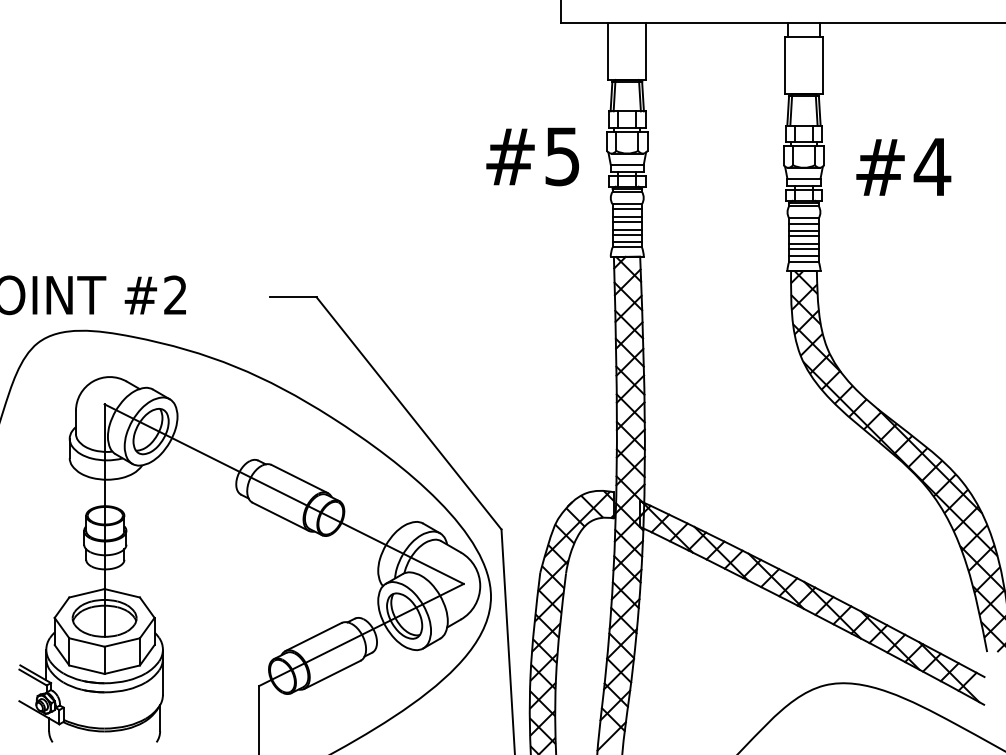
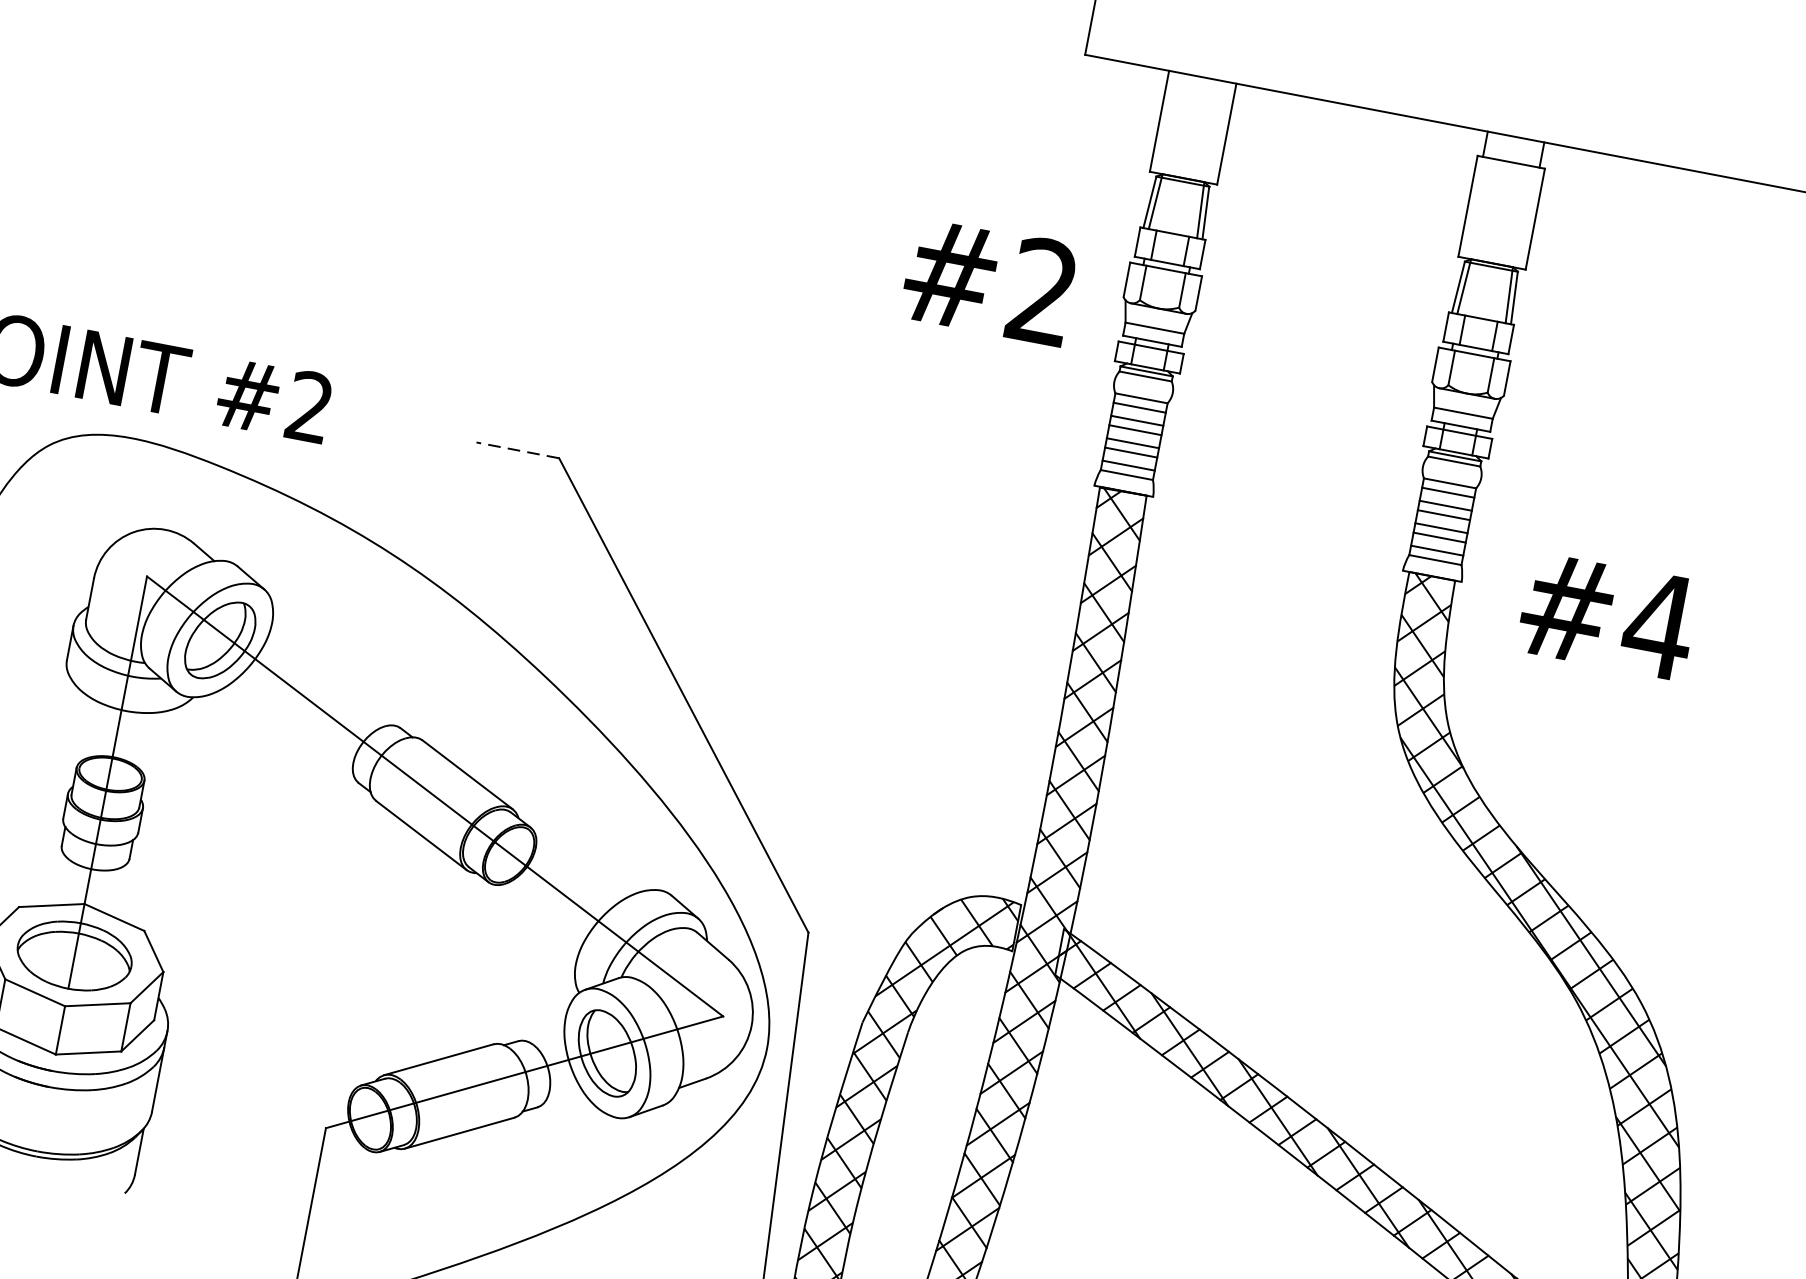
text: (562, 156) -> (1042, 291), #5 -> #2
text: (903, 166) -> (1607, 614), moved
line: (292, 297) -> (516, 450), solid -> dashed

